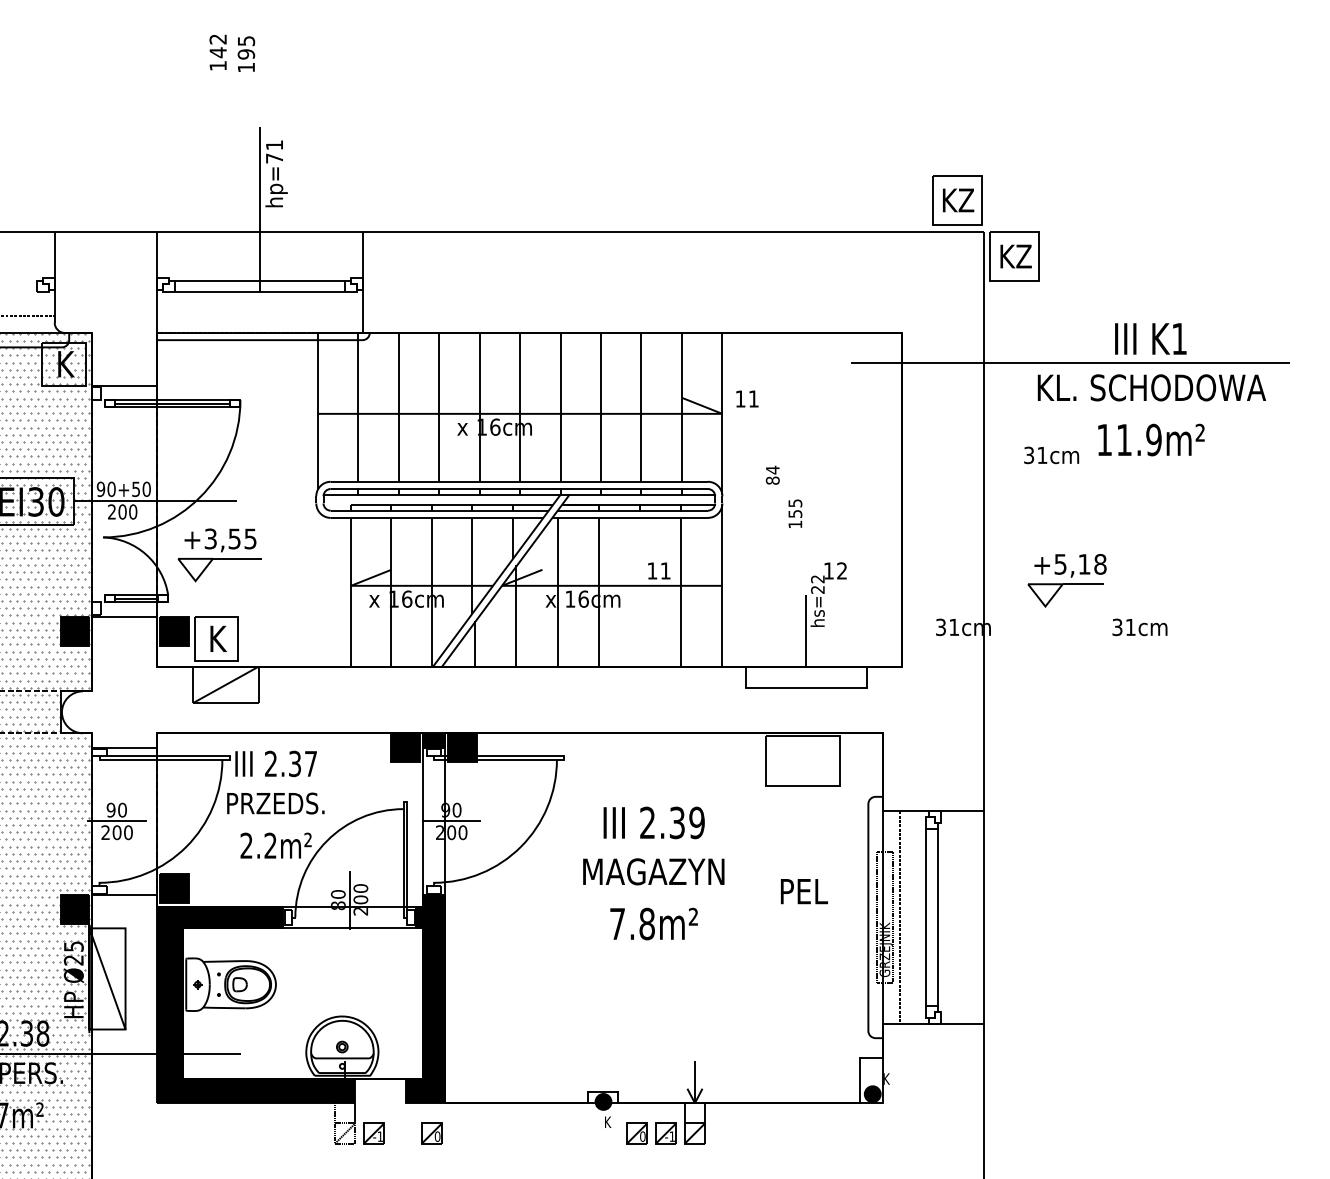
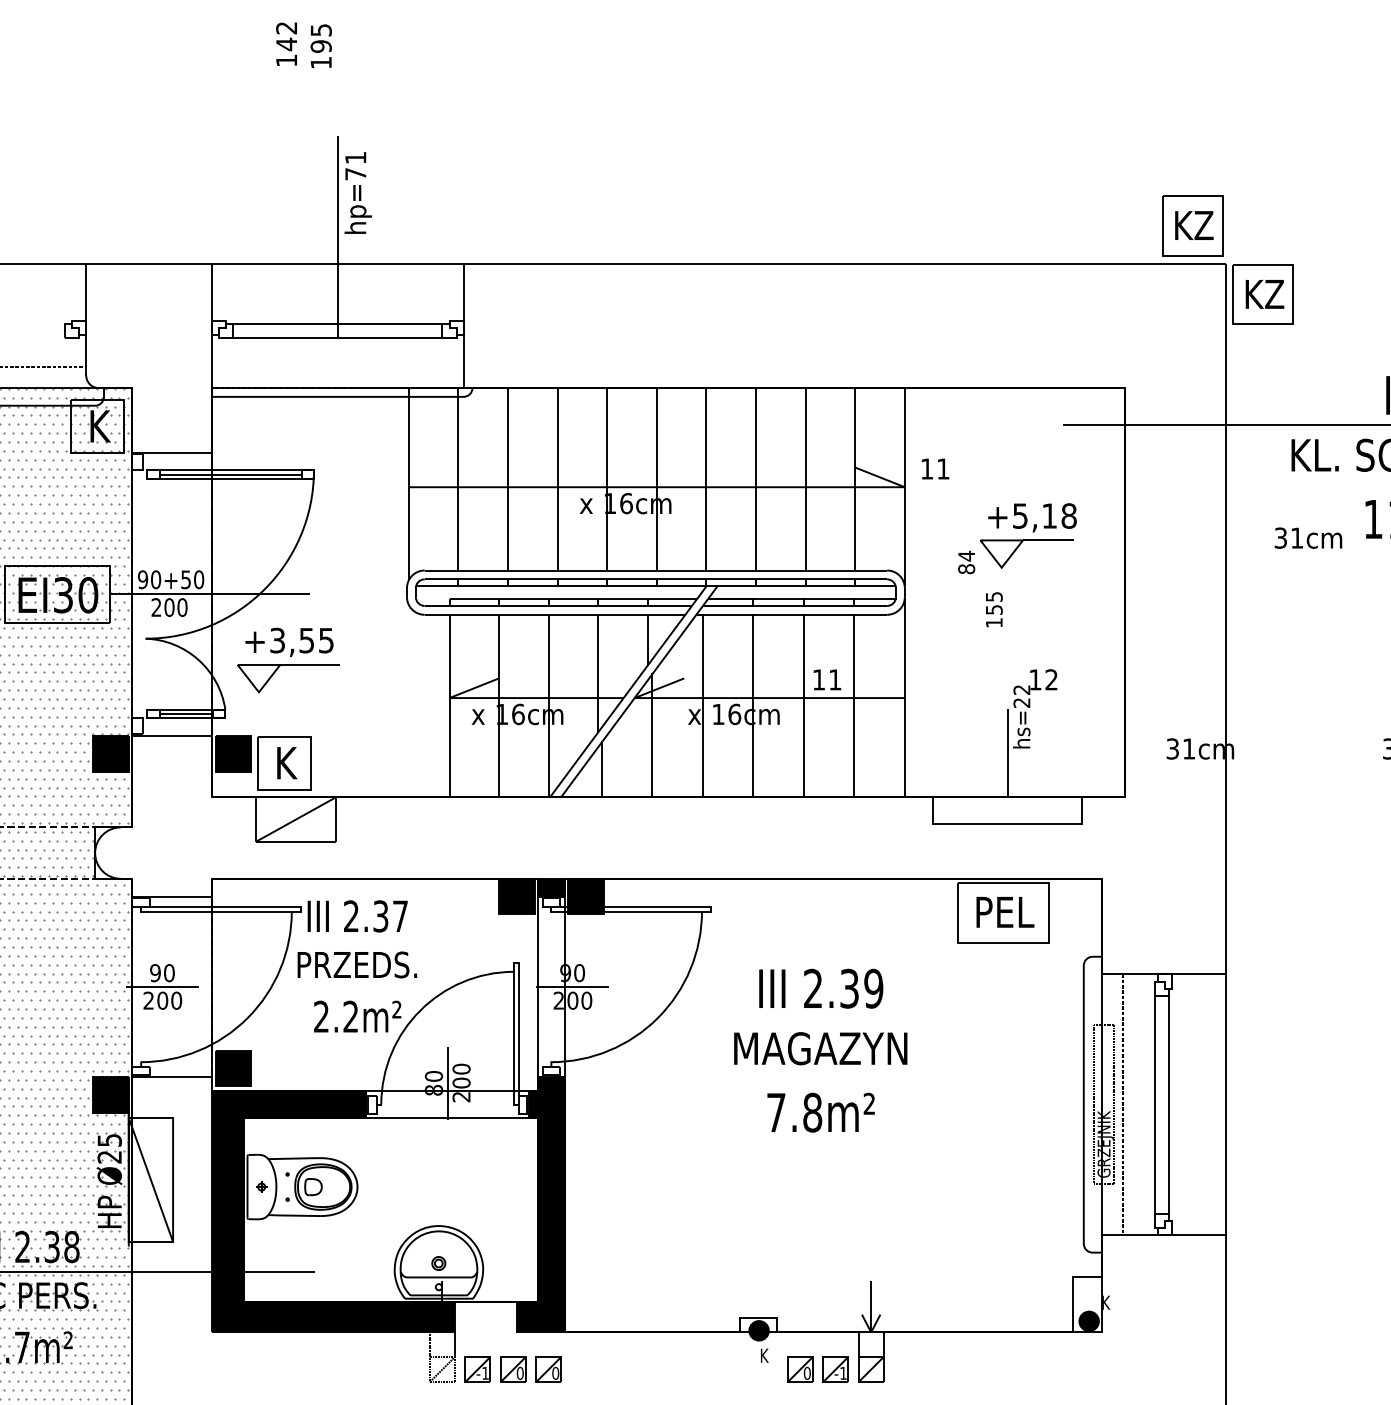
part: (1066, 580) -> (1027, 535), moved
line: (640, 591) -> (804, 705), added
text: (804, 891) -> (1005, 912), moved
part: (402, 1133) -> (512, 1369), added

